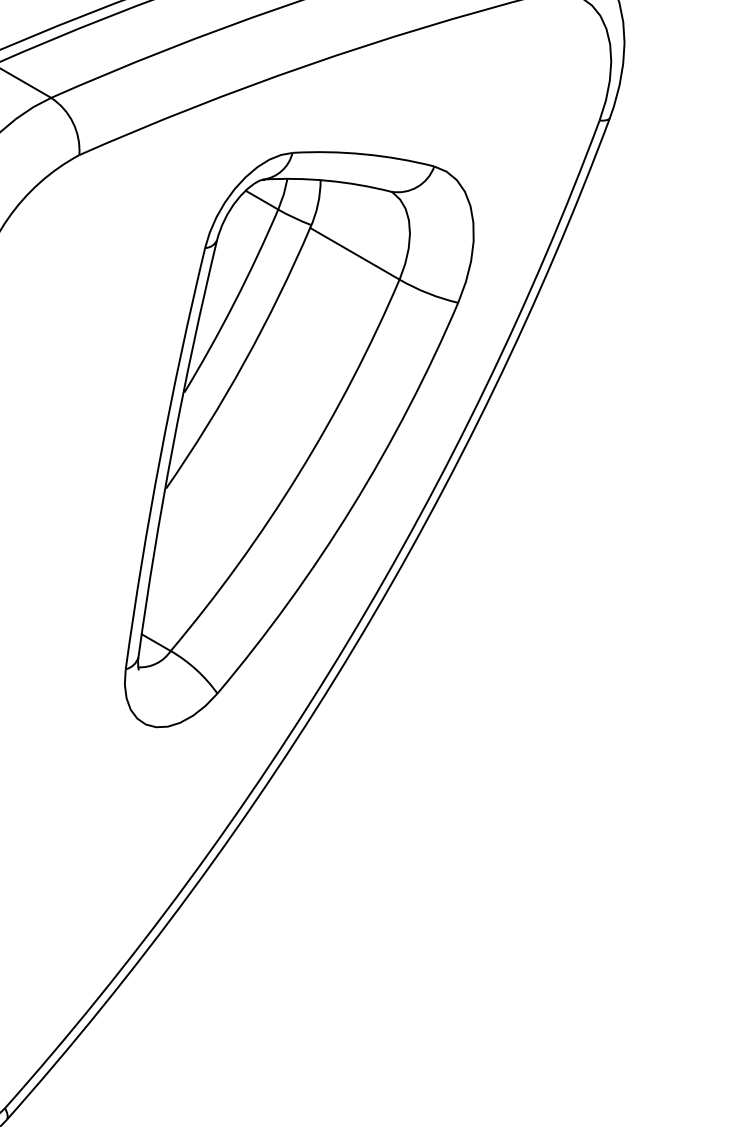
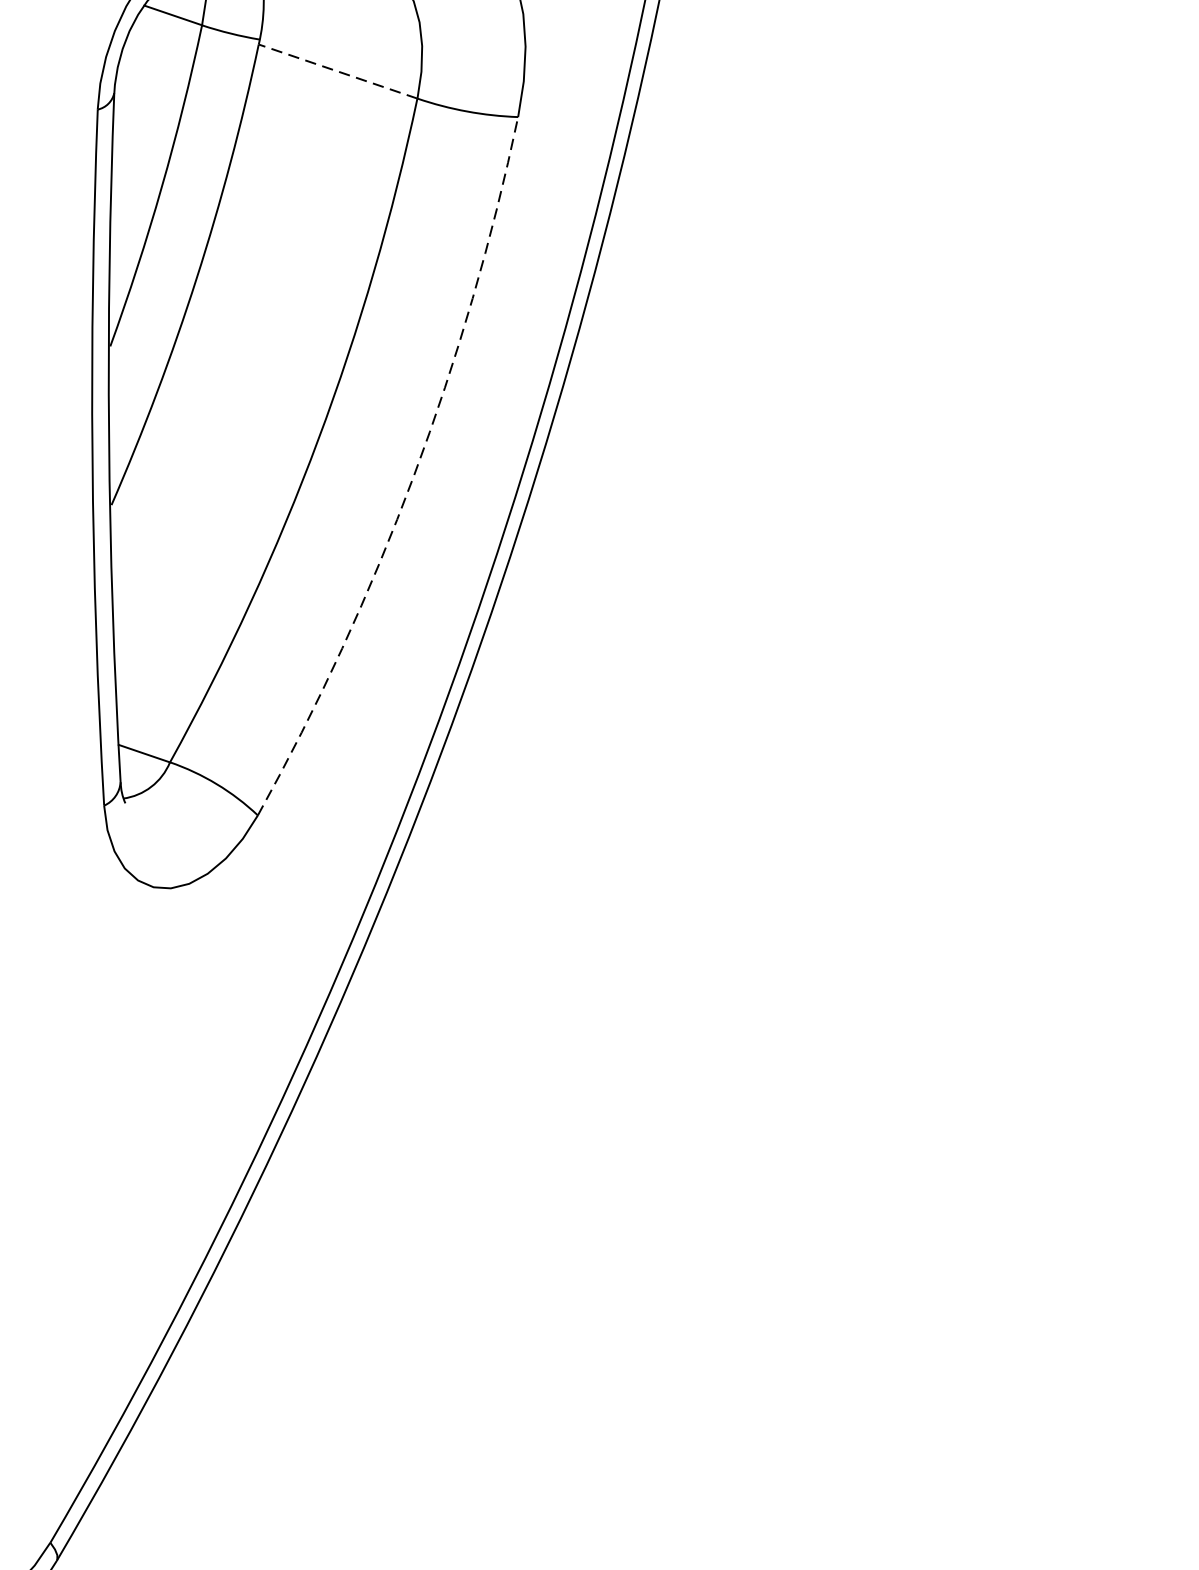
line: (354, 253) -> (337, 71), solid -> dashed
arc: (352, 507) -> (414, 476), solid -> dashed

